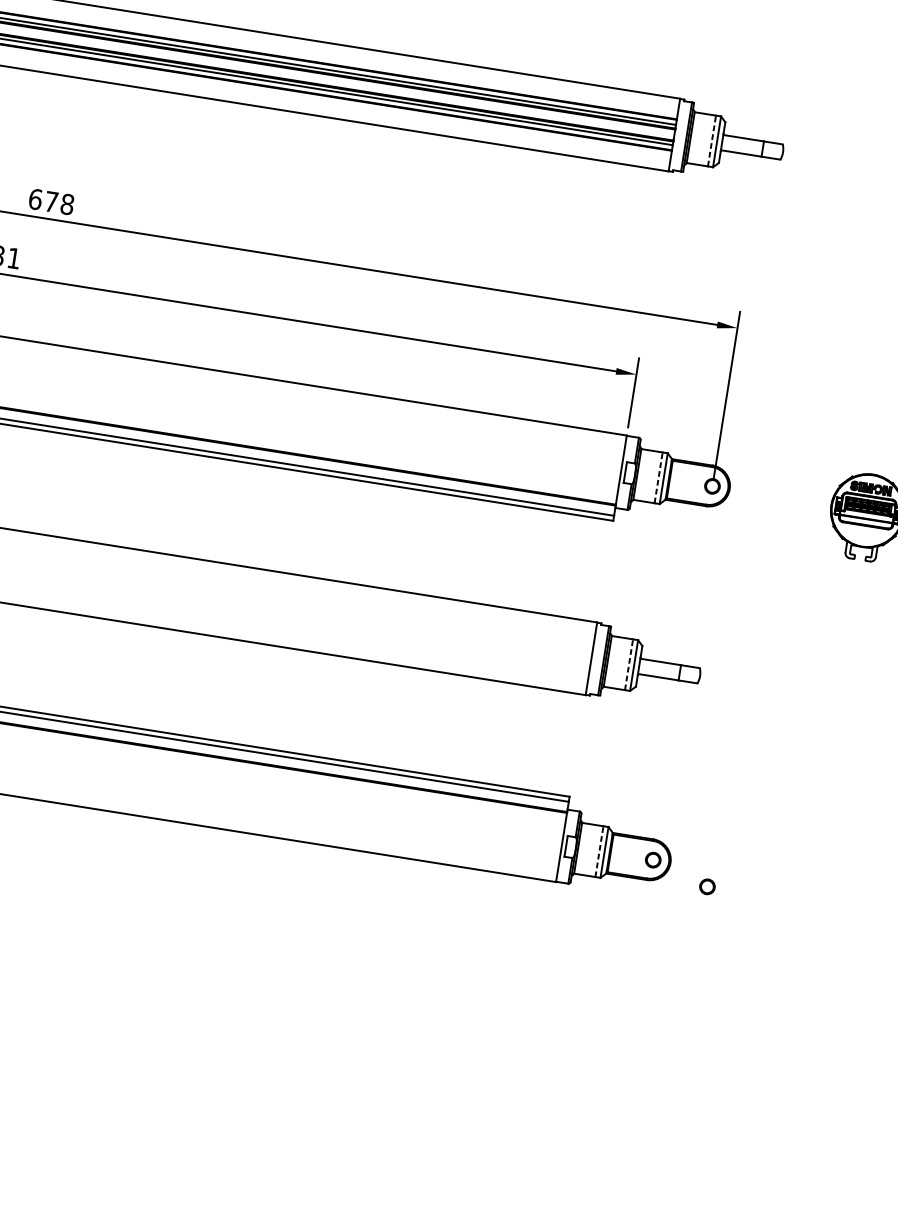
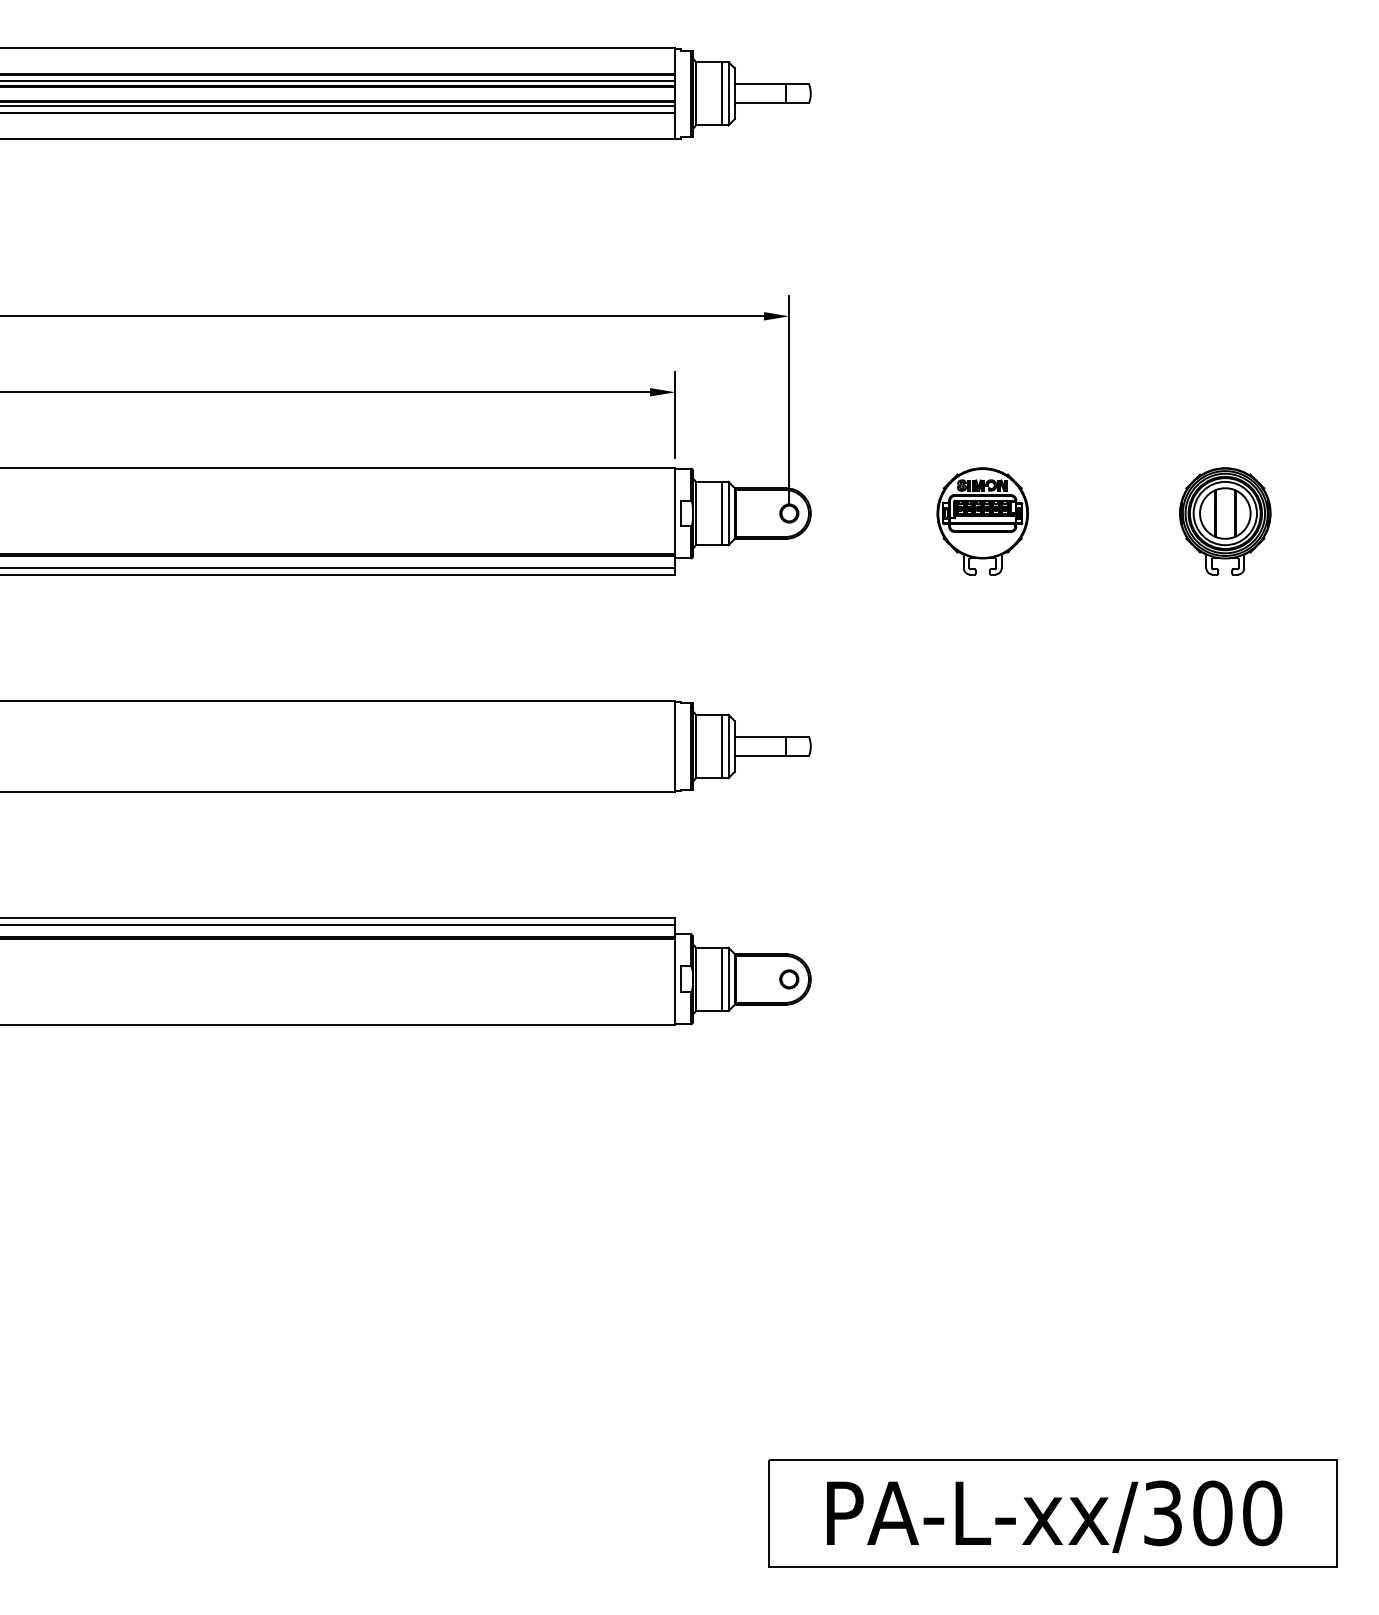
line: (712, 140) -> (722, 93), dashed -> solid
line: (658, 477) -> (722, 513), dashed -> solid
line: (629, 664) -> (722, 746), dashed -> solid
line: (599, 851) -> (722, 979), dashed -> solid
circle: (707, 886) -> (860, 1001), removed

